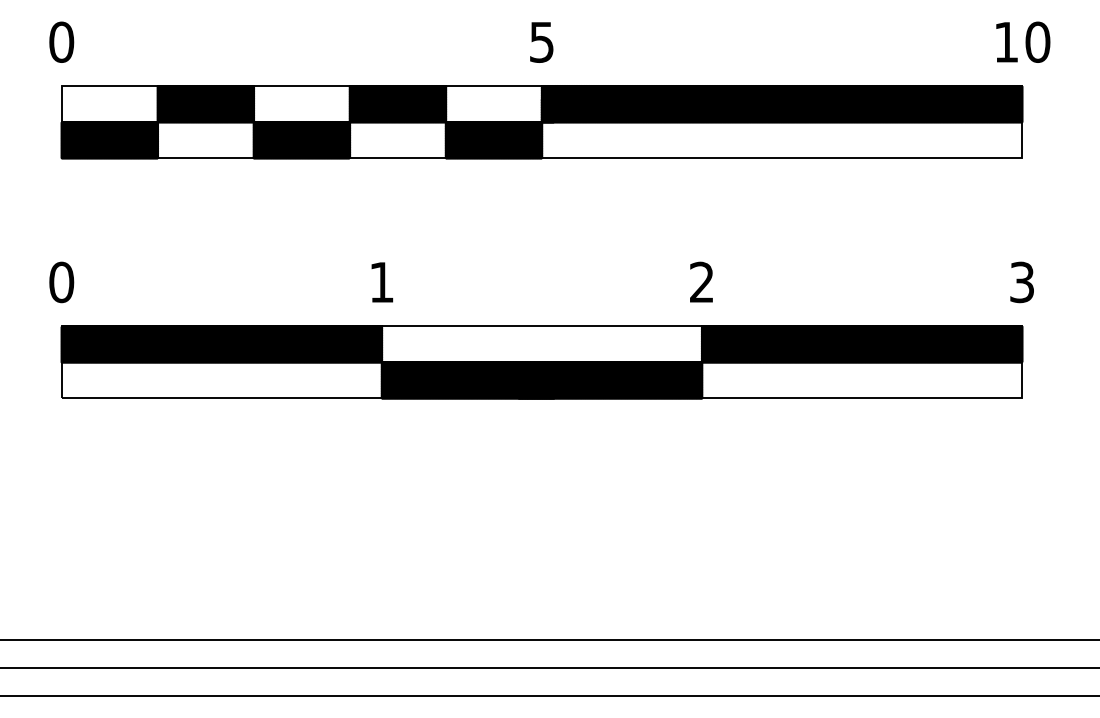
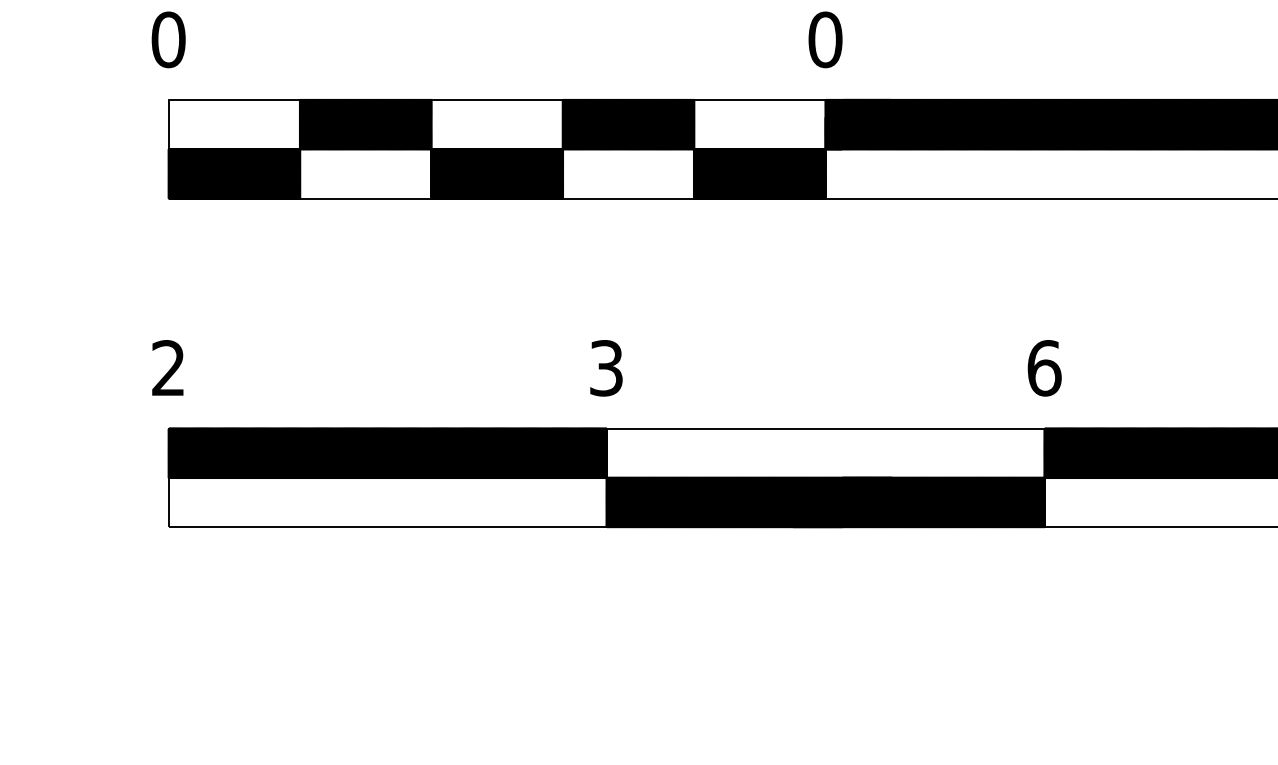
text: (541, 41) -> (824, 38), 5 -> 0
text: (61, 282) -> (168, 368), 0 -> 2
text: (381, 282) -> (606, 368), 1 -> 3
text: (701, 282) -> (1043, 368), 2 -> 6

